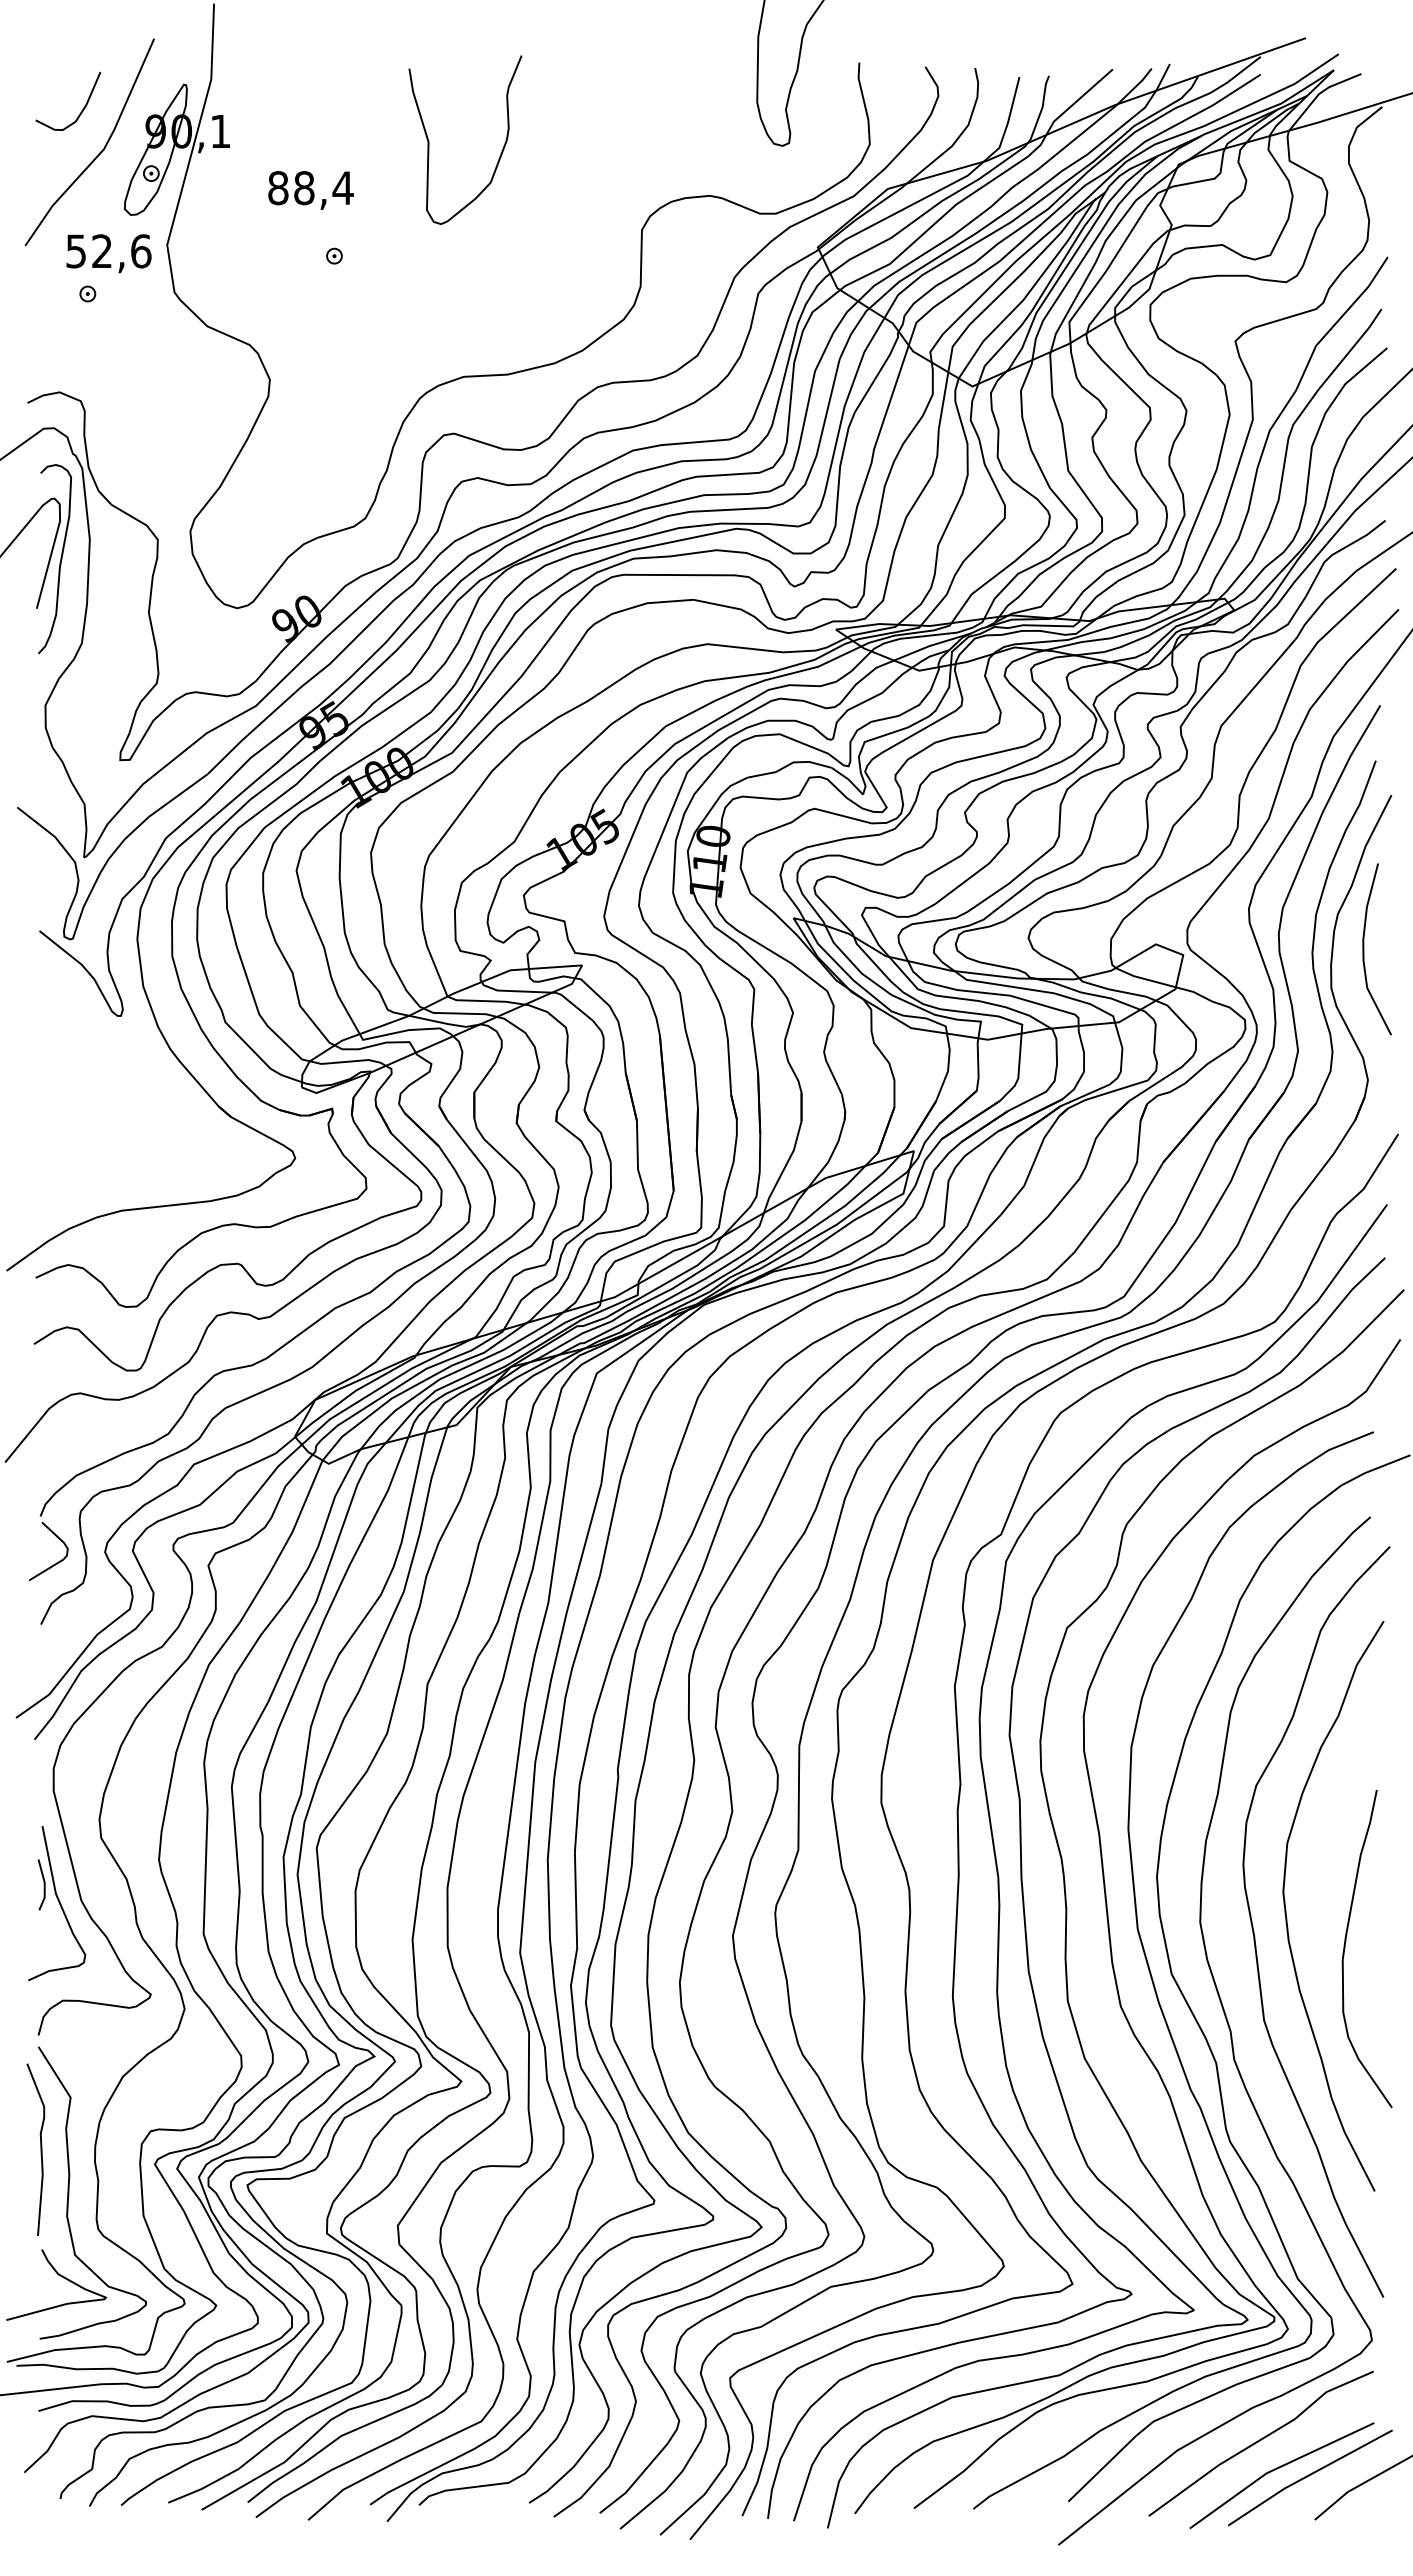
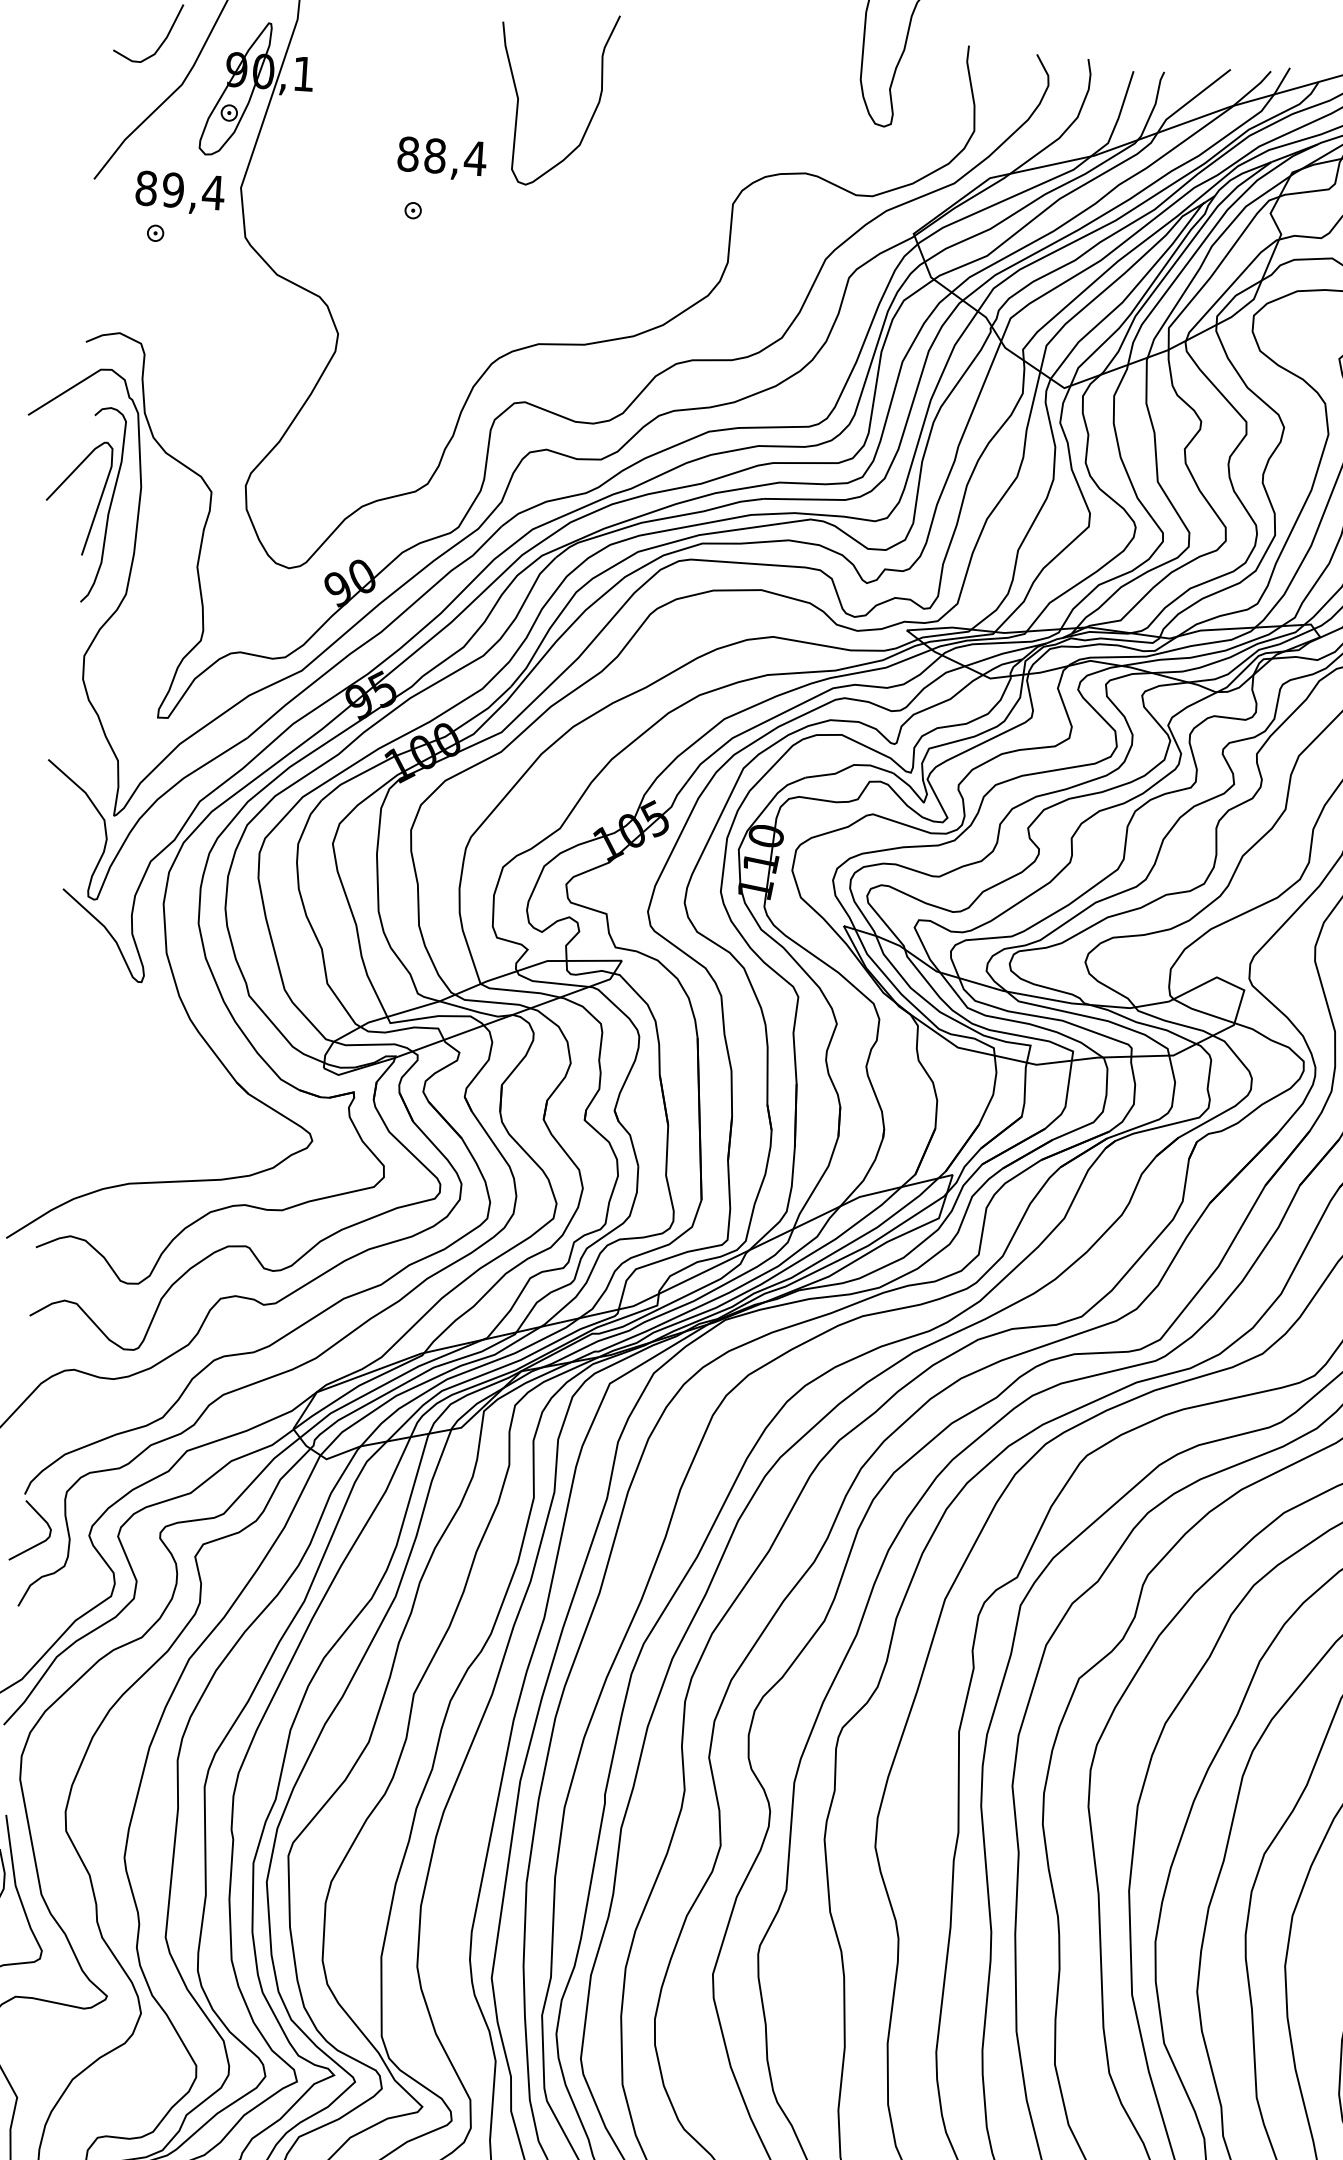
text: (310, 190) -> (441, 158), moved
text: (108, 251) -> (179, 190), 52,6 -> 89,4

